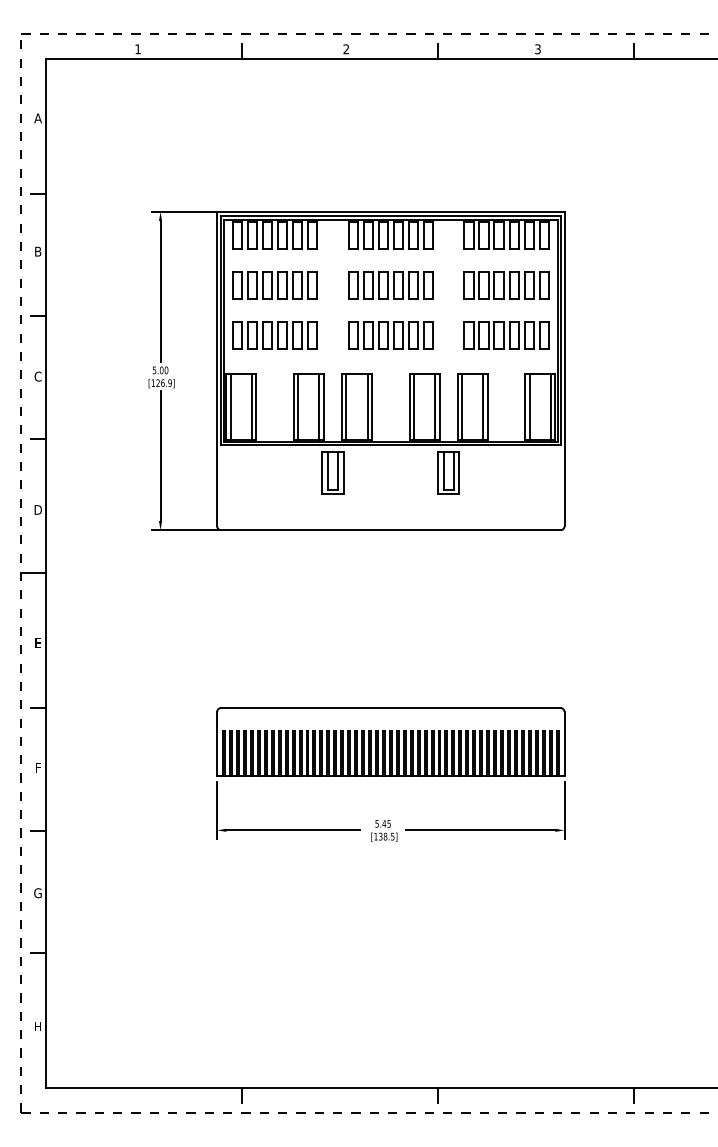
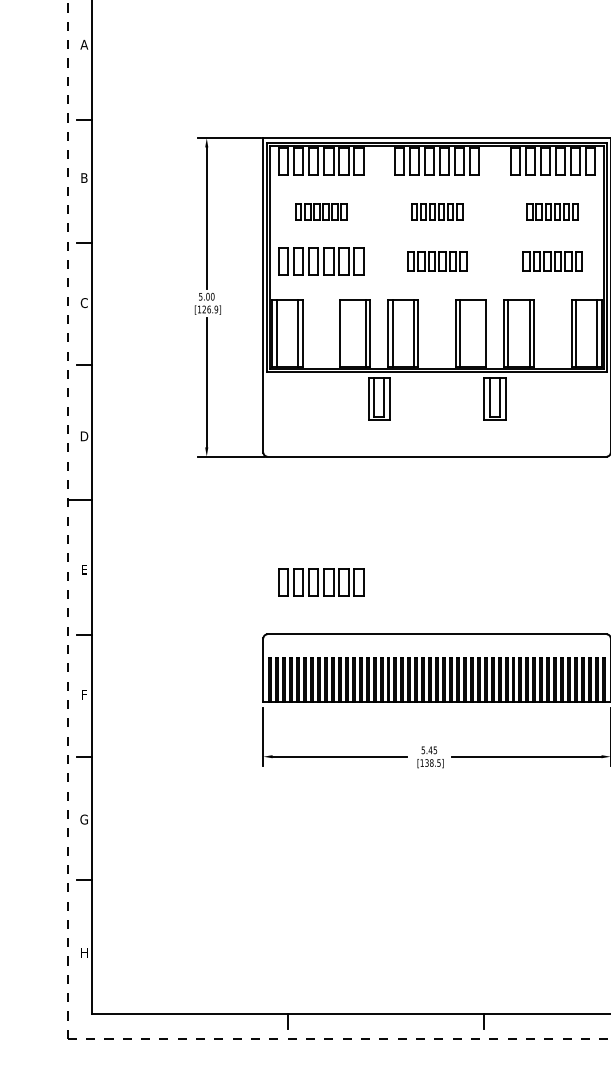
part: (274, 285) -> (320, 211), size x0.6
part: (390, 285) -> (436, 211), size x0.6
part: (506, 285) -> (552, 211), size x0.6
part: (390, 335) -> (436, 261), size x0.7
part: (506, 335) -> (552, 261), size x0.7
line: (298, 406) -> (344, 332), removed
line: (435, 406) -> (481, 332), removed
part: (274, 656) -> (320, 582), added

